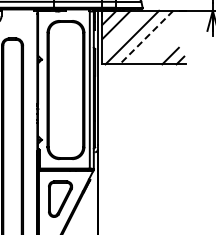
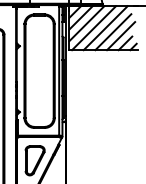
line: (123, 31) -> (86, 23), added
line: (146, 37) -> (105, 28), dashed -> solid
line: (155, 42) -> (113, 32), added
line: (165, 47) -> (121, 36), added

